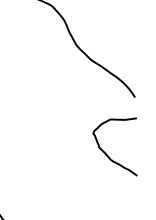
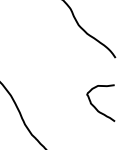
curve: (106, 152) -> (95, 106), moved

